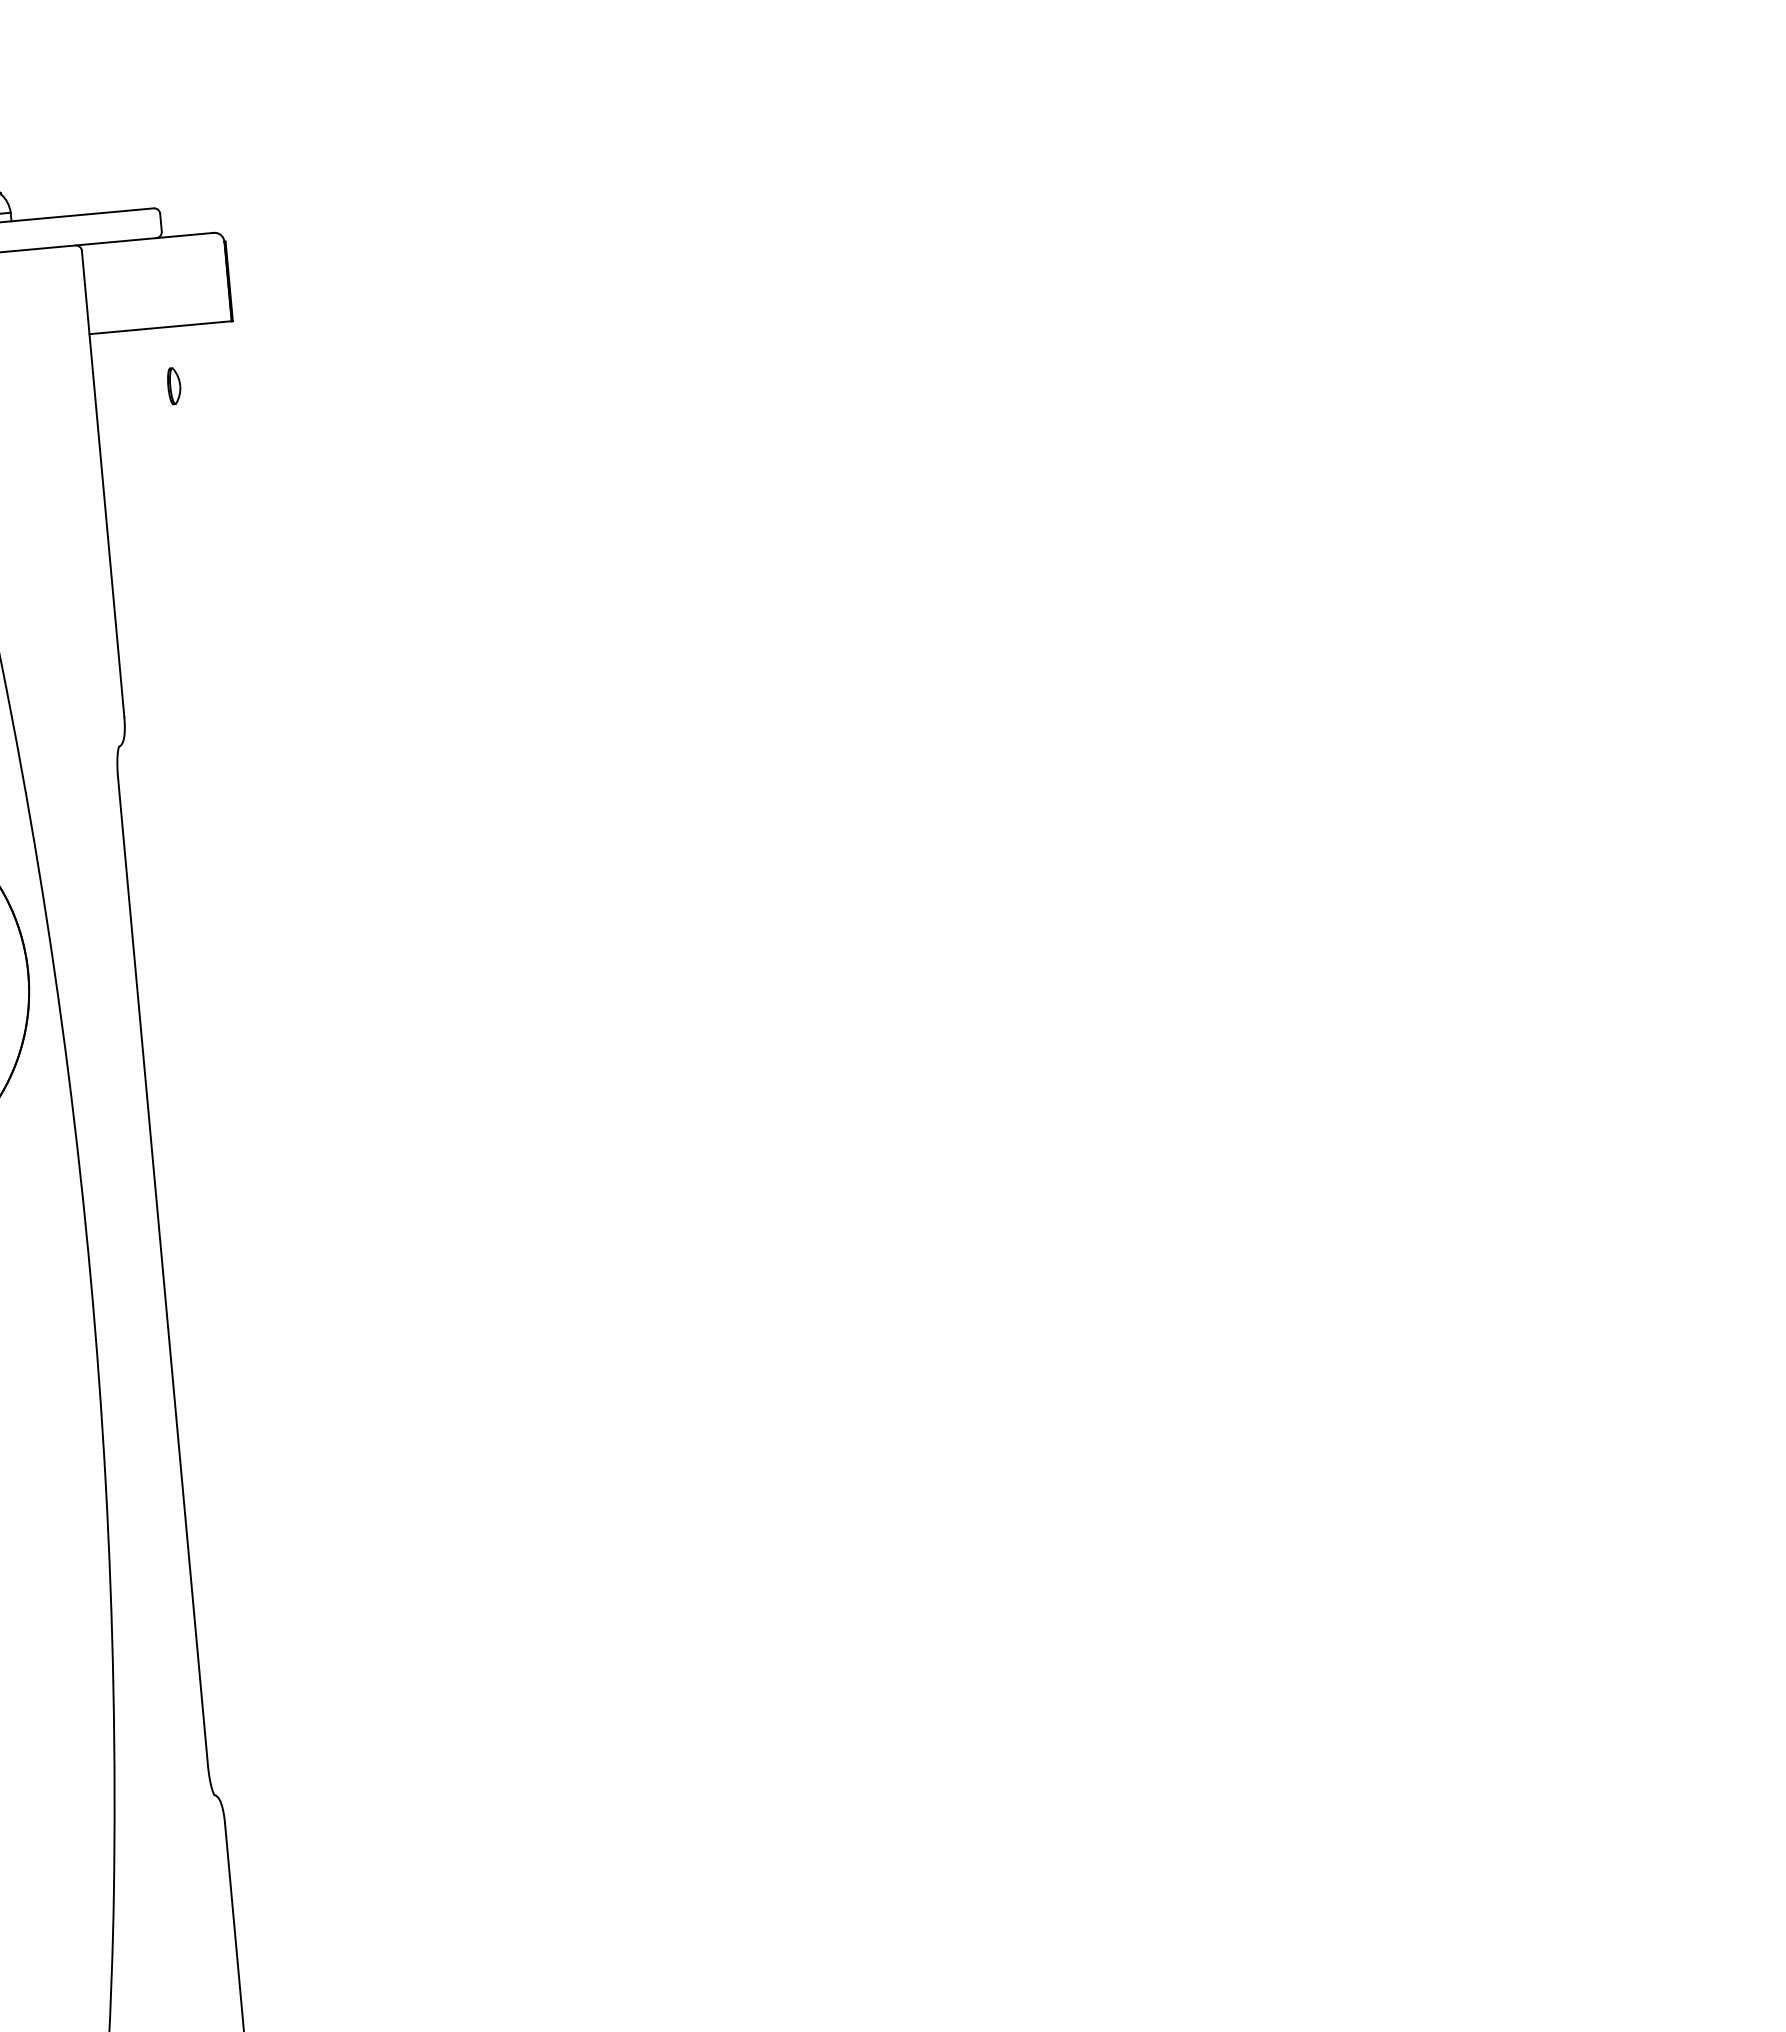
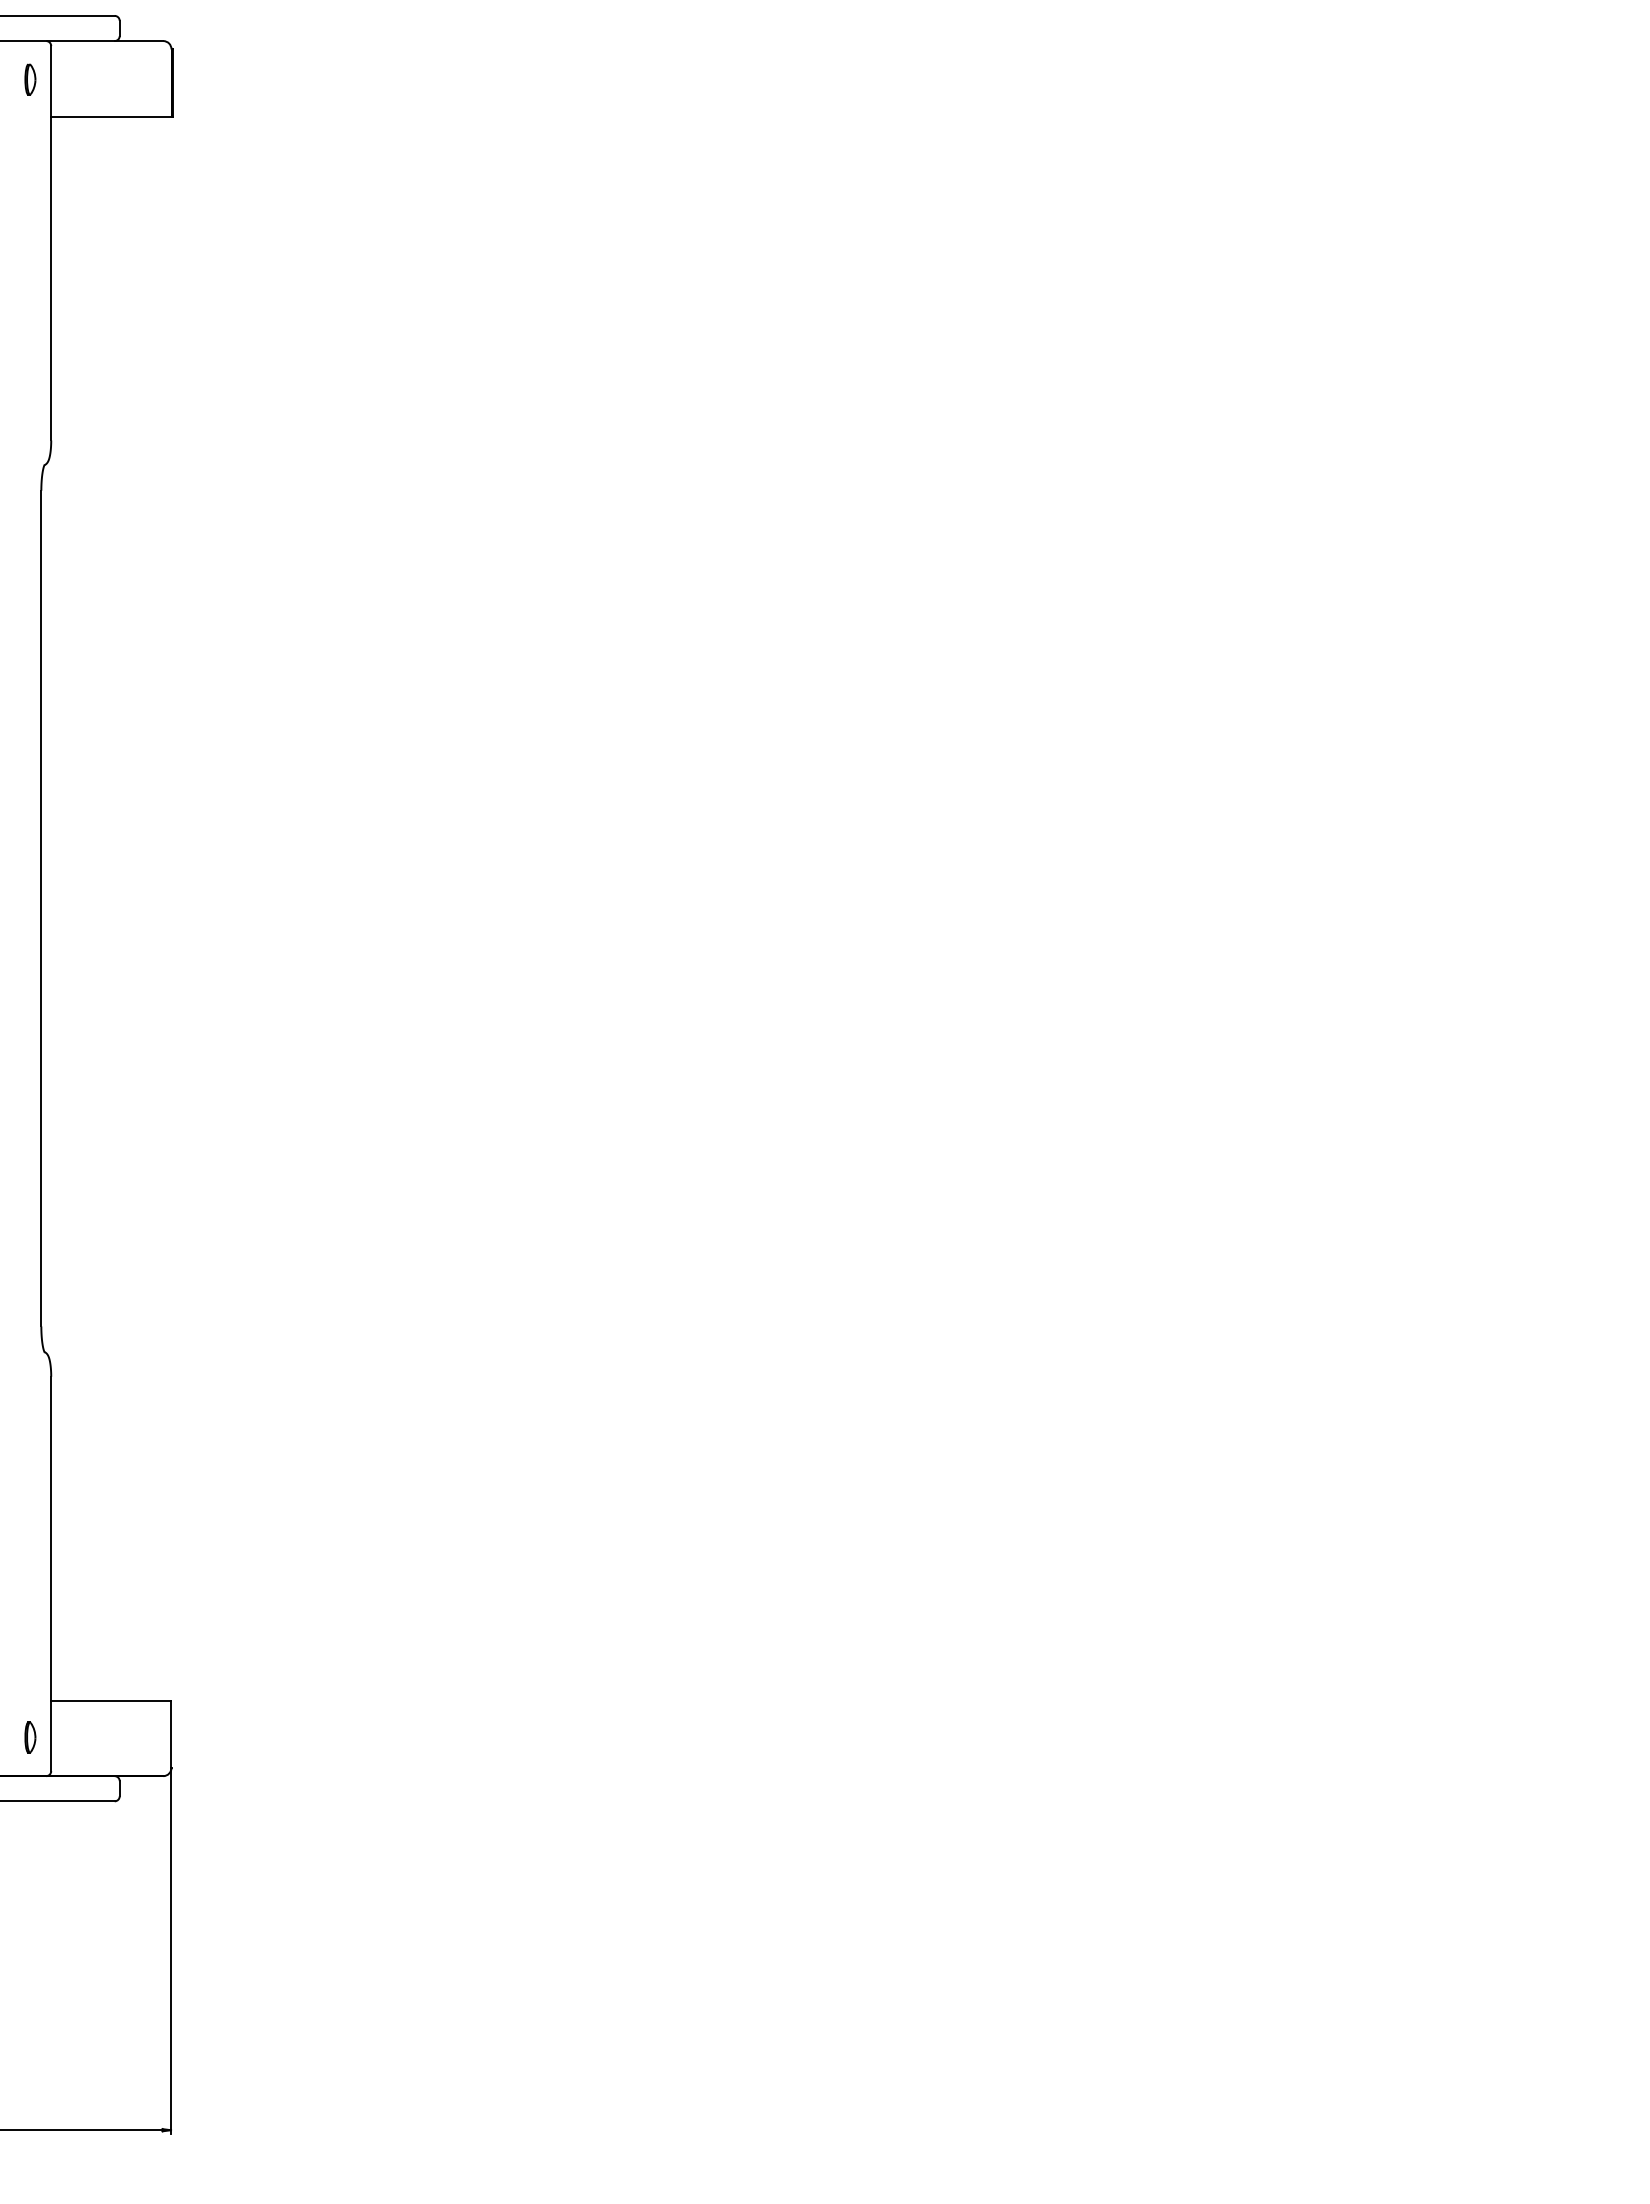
part: (174, 385) -> (30, 79), moved

